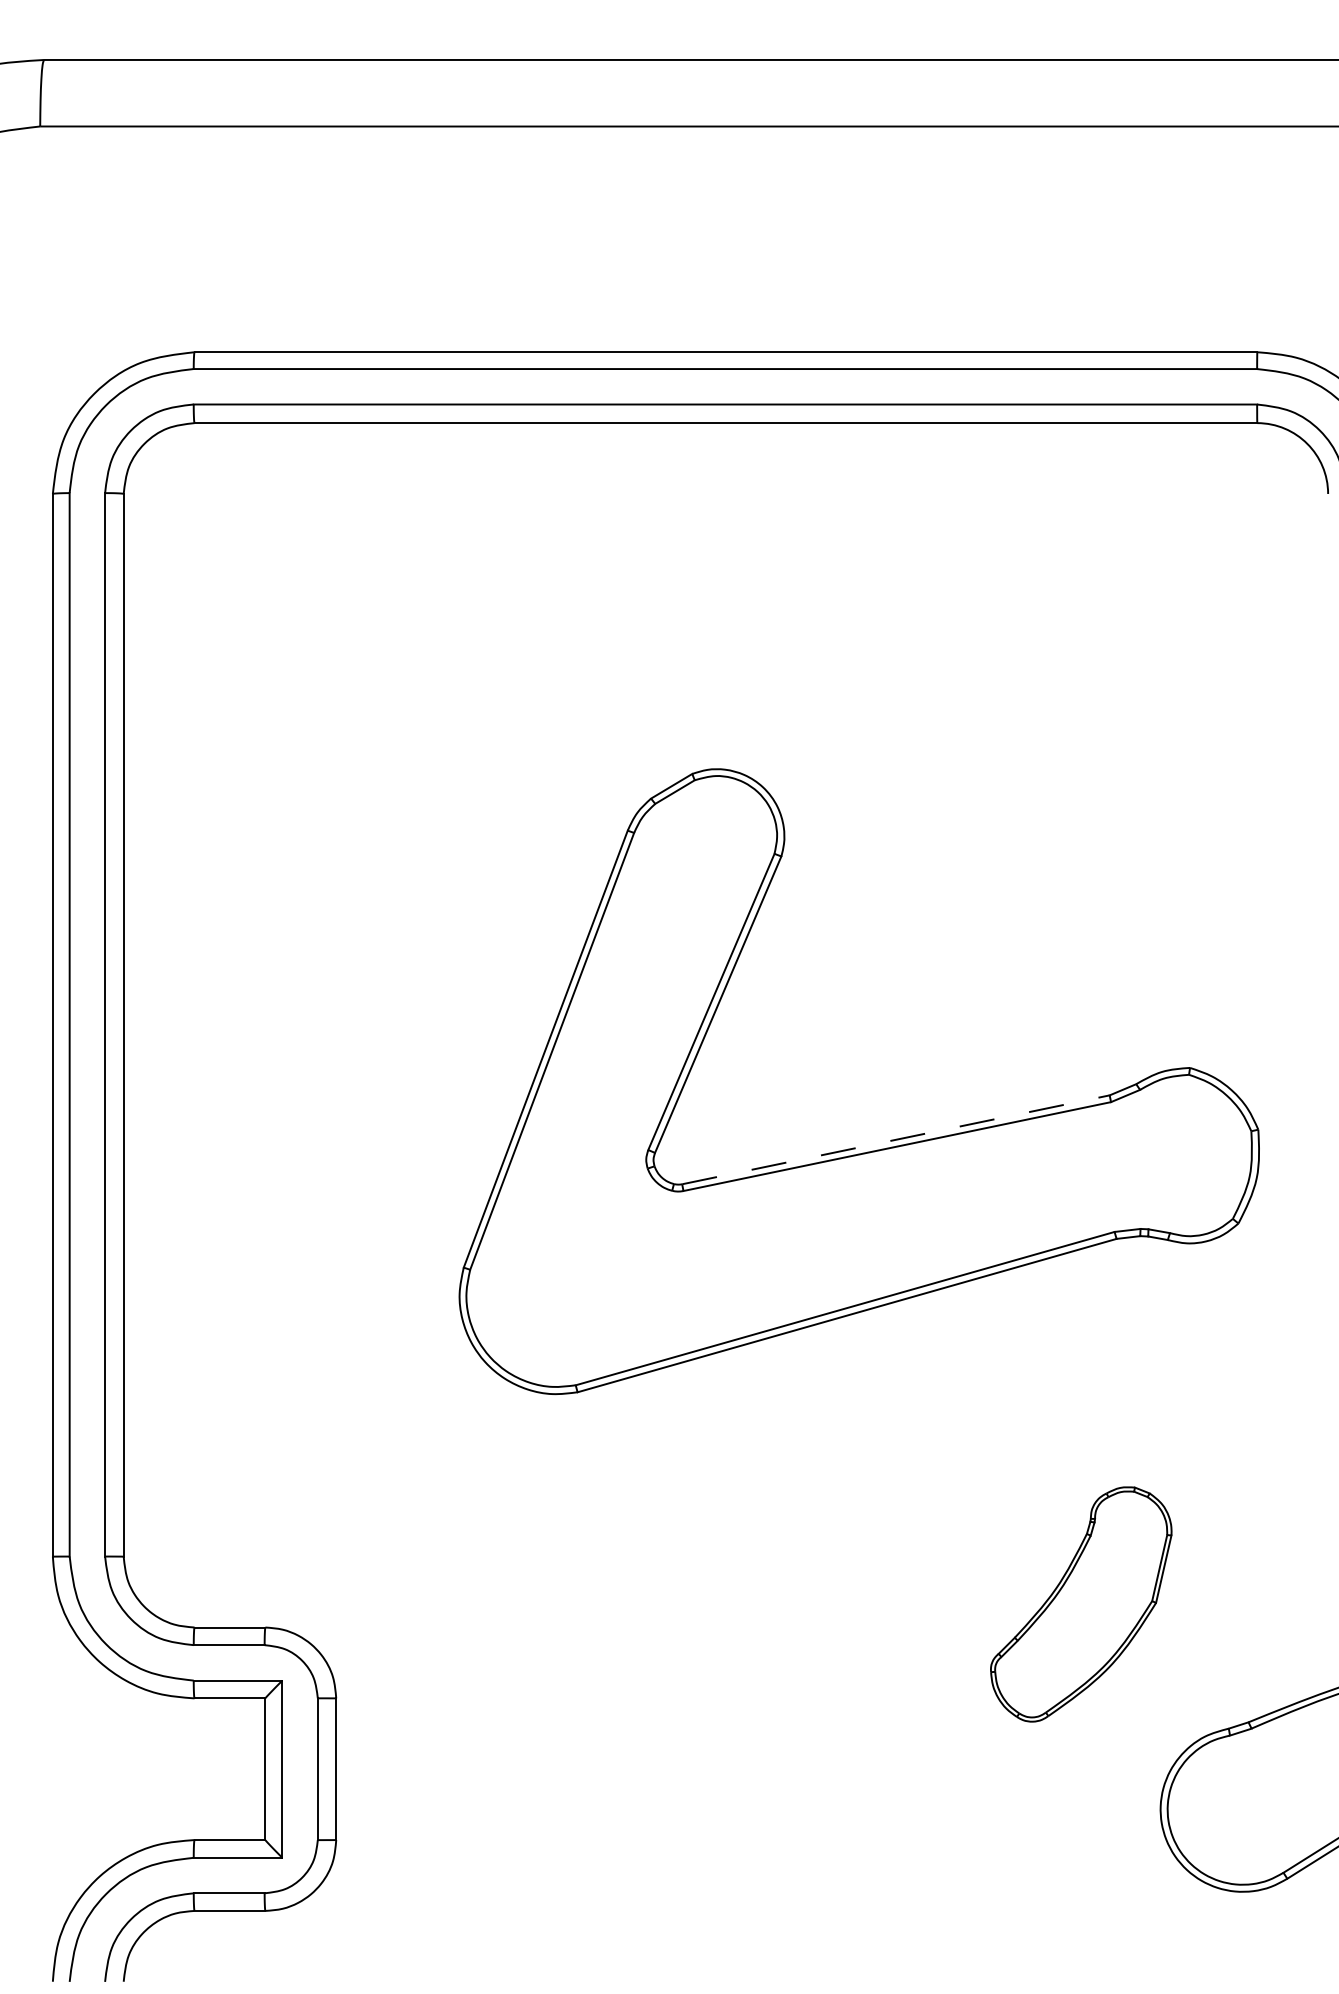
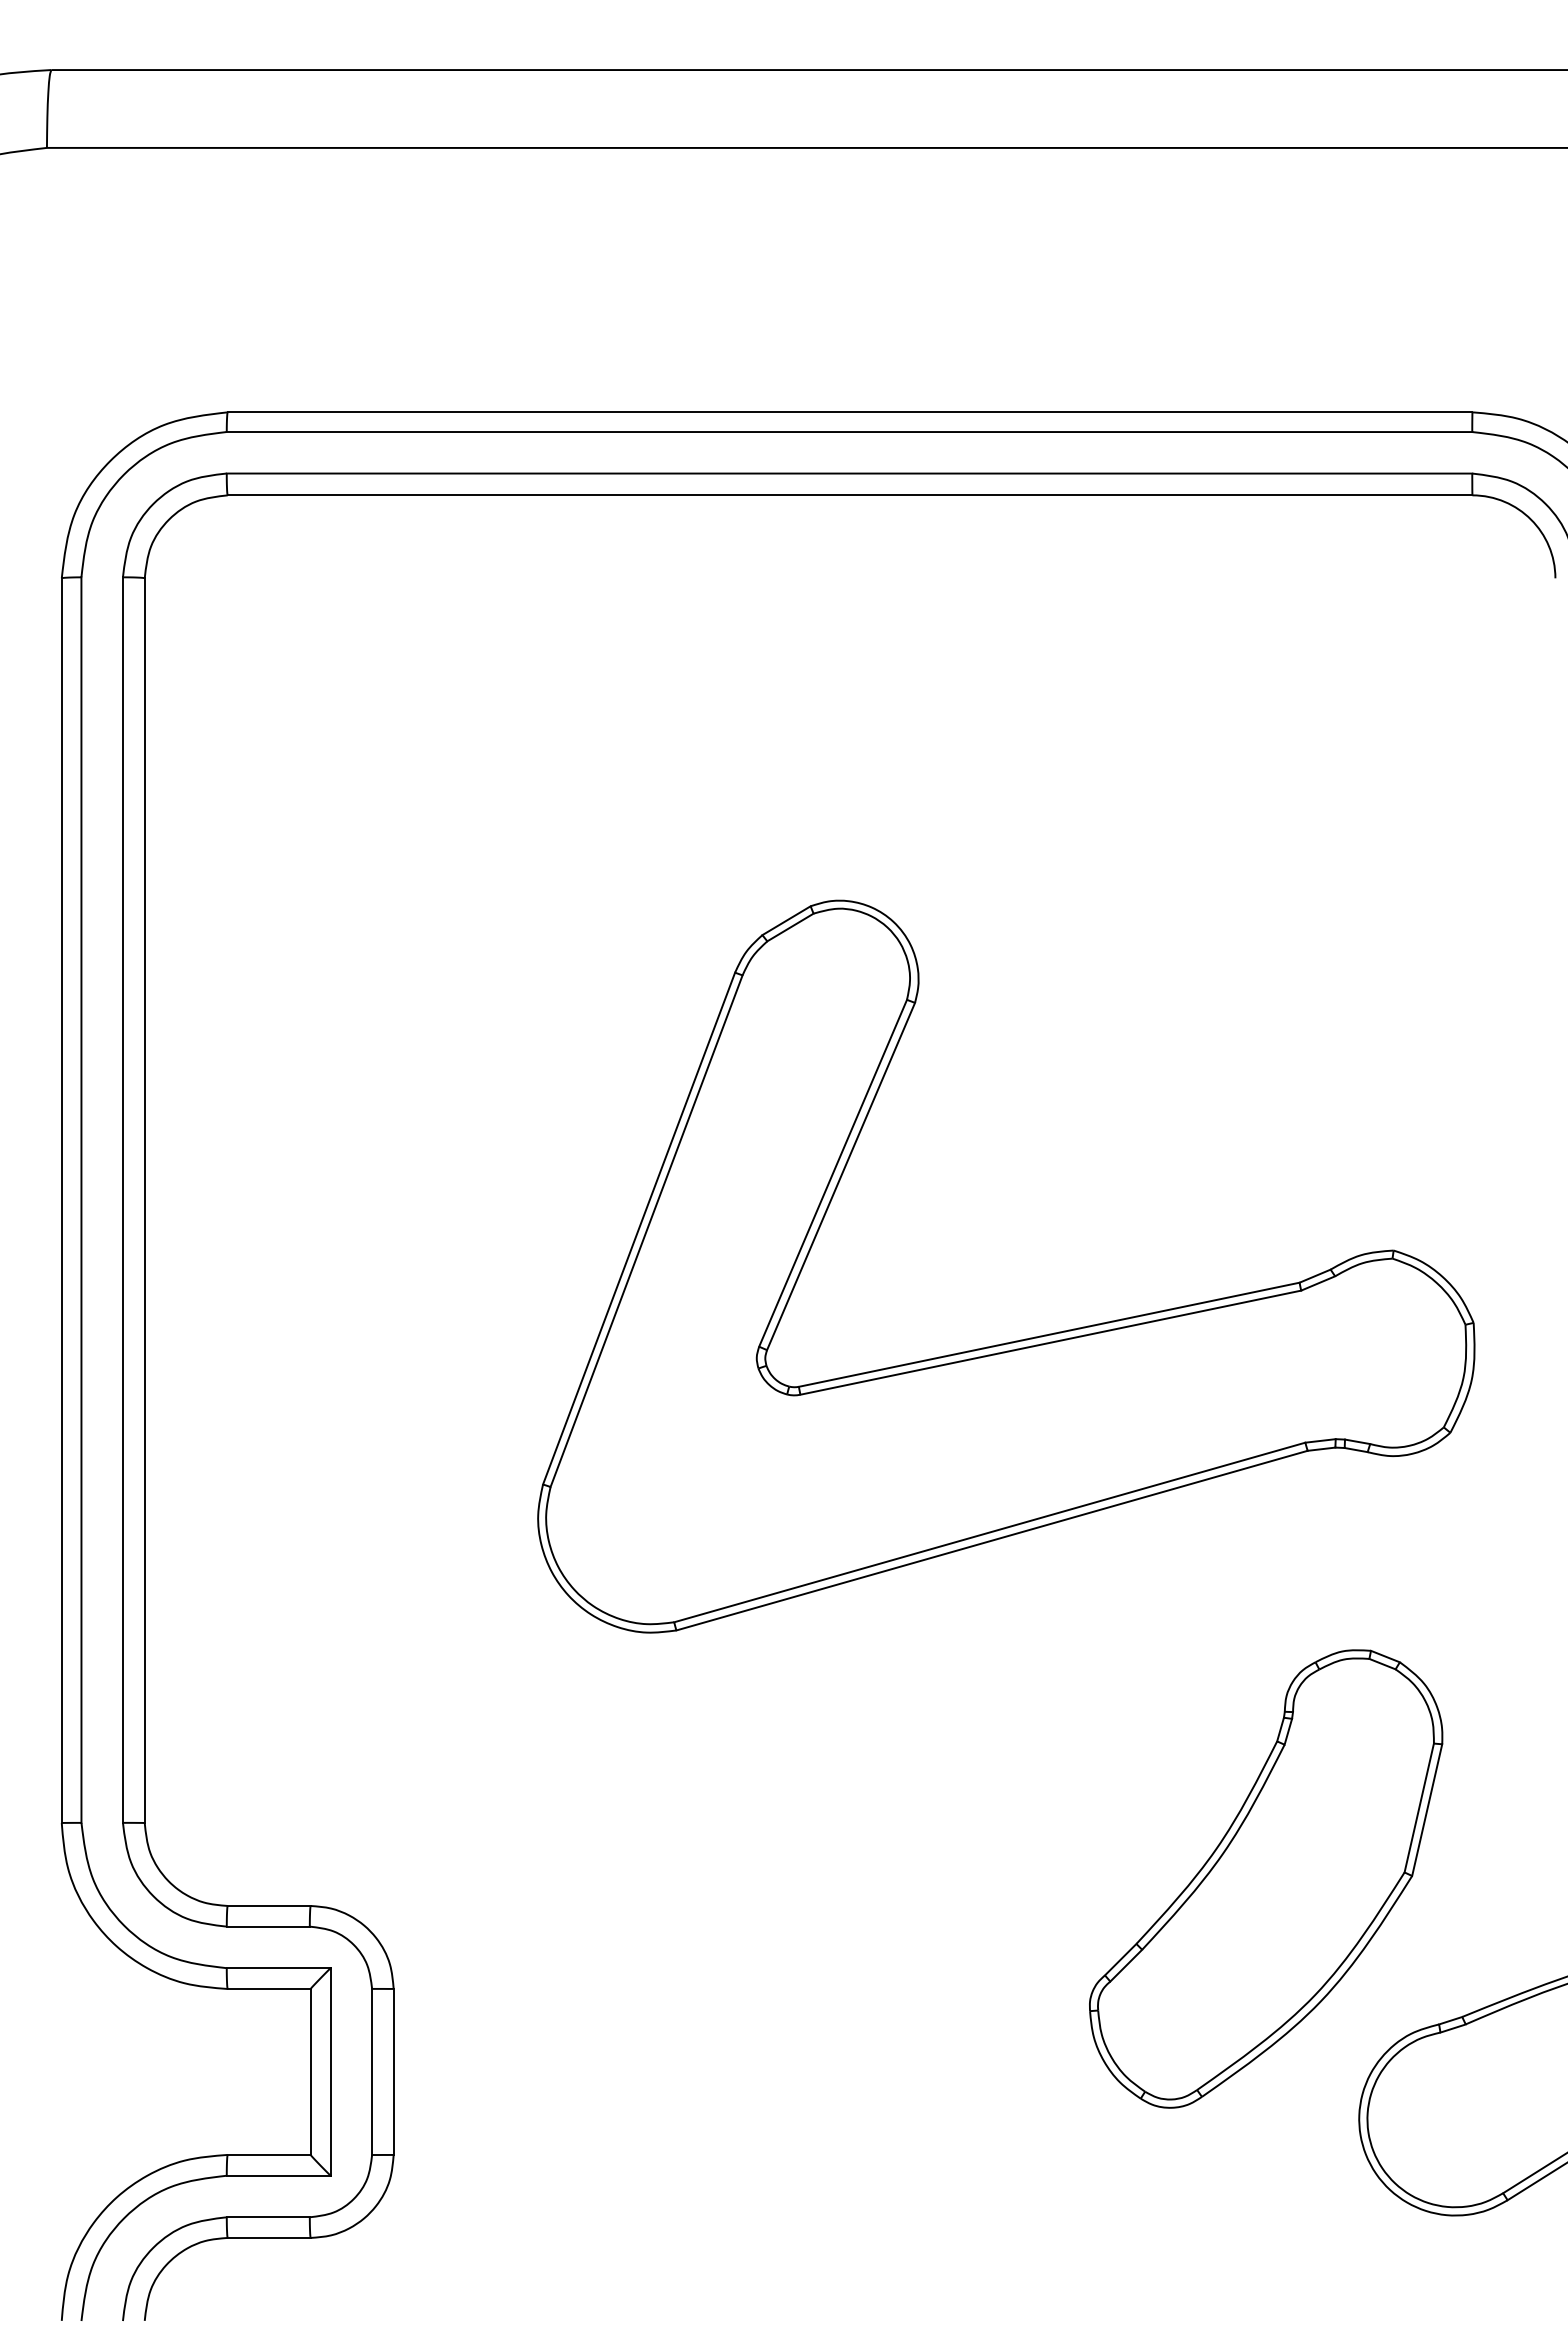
line: (896, 1139) -> (1049, 1334), dashed -> solid
part: (1081, 1604) -> (1266, 1878), size x1.67

